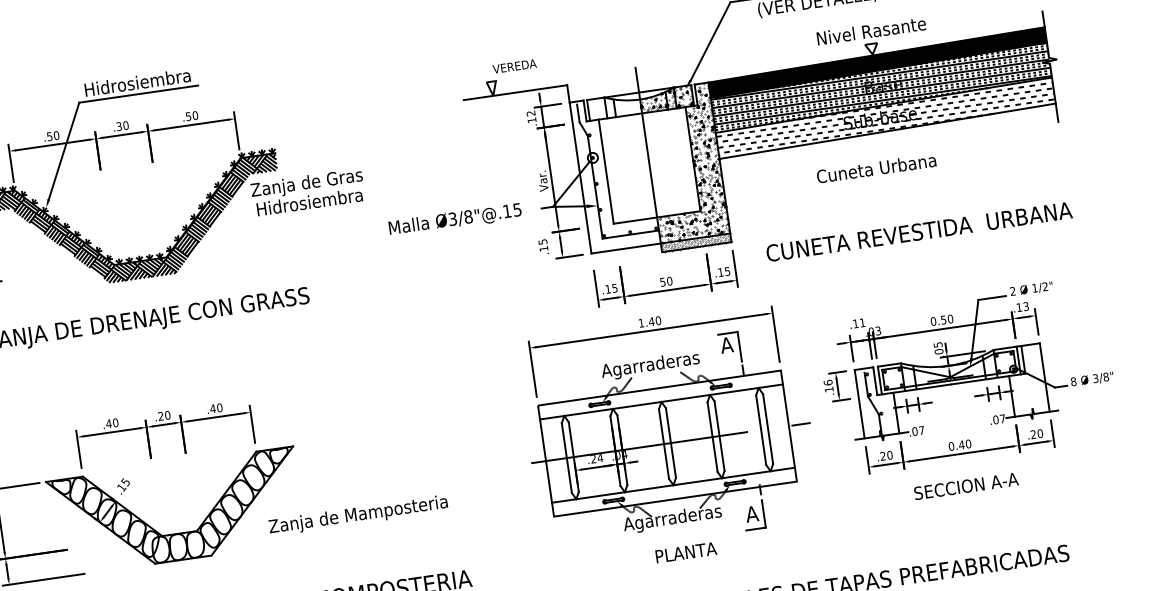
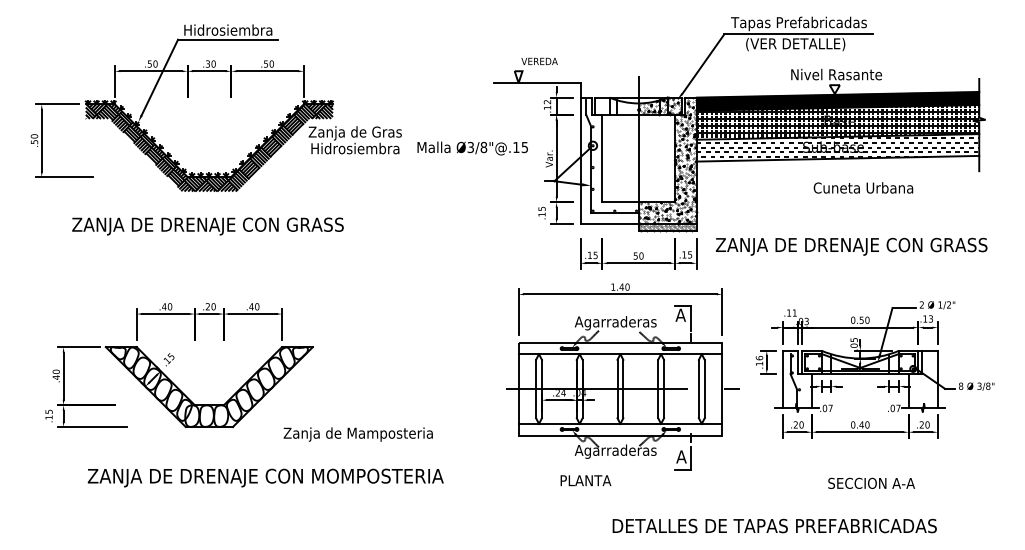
text: (876, 167) -> (863, 187), moved
text: (455, 220) -> (472, 148), moved
text: (918, 233) -> (851, 246), CUNETA REVESTIDA  URBANA -> ZANJA DE DRENAJE CON GRASS
text: (966, 485) -> (871, 482), moved
text: (357, 515) -> (357, 434), moved
text: (685, 552) -> (585, 480), moved

